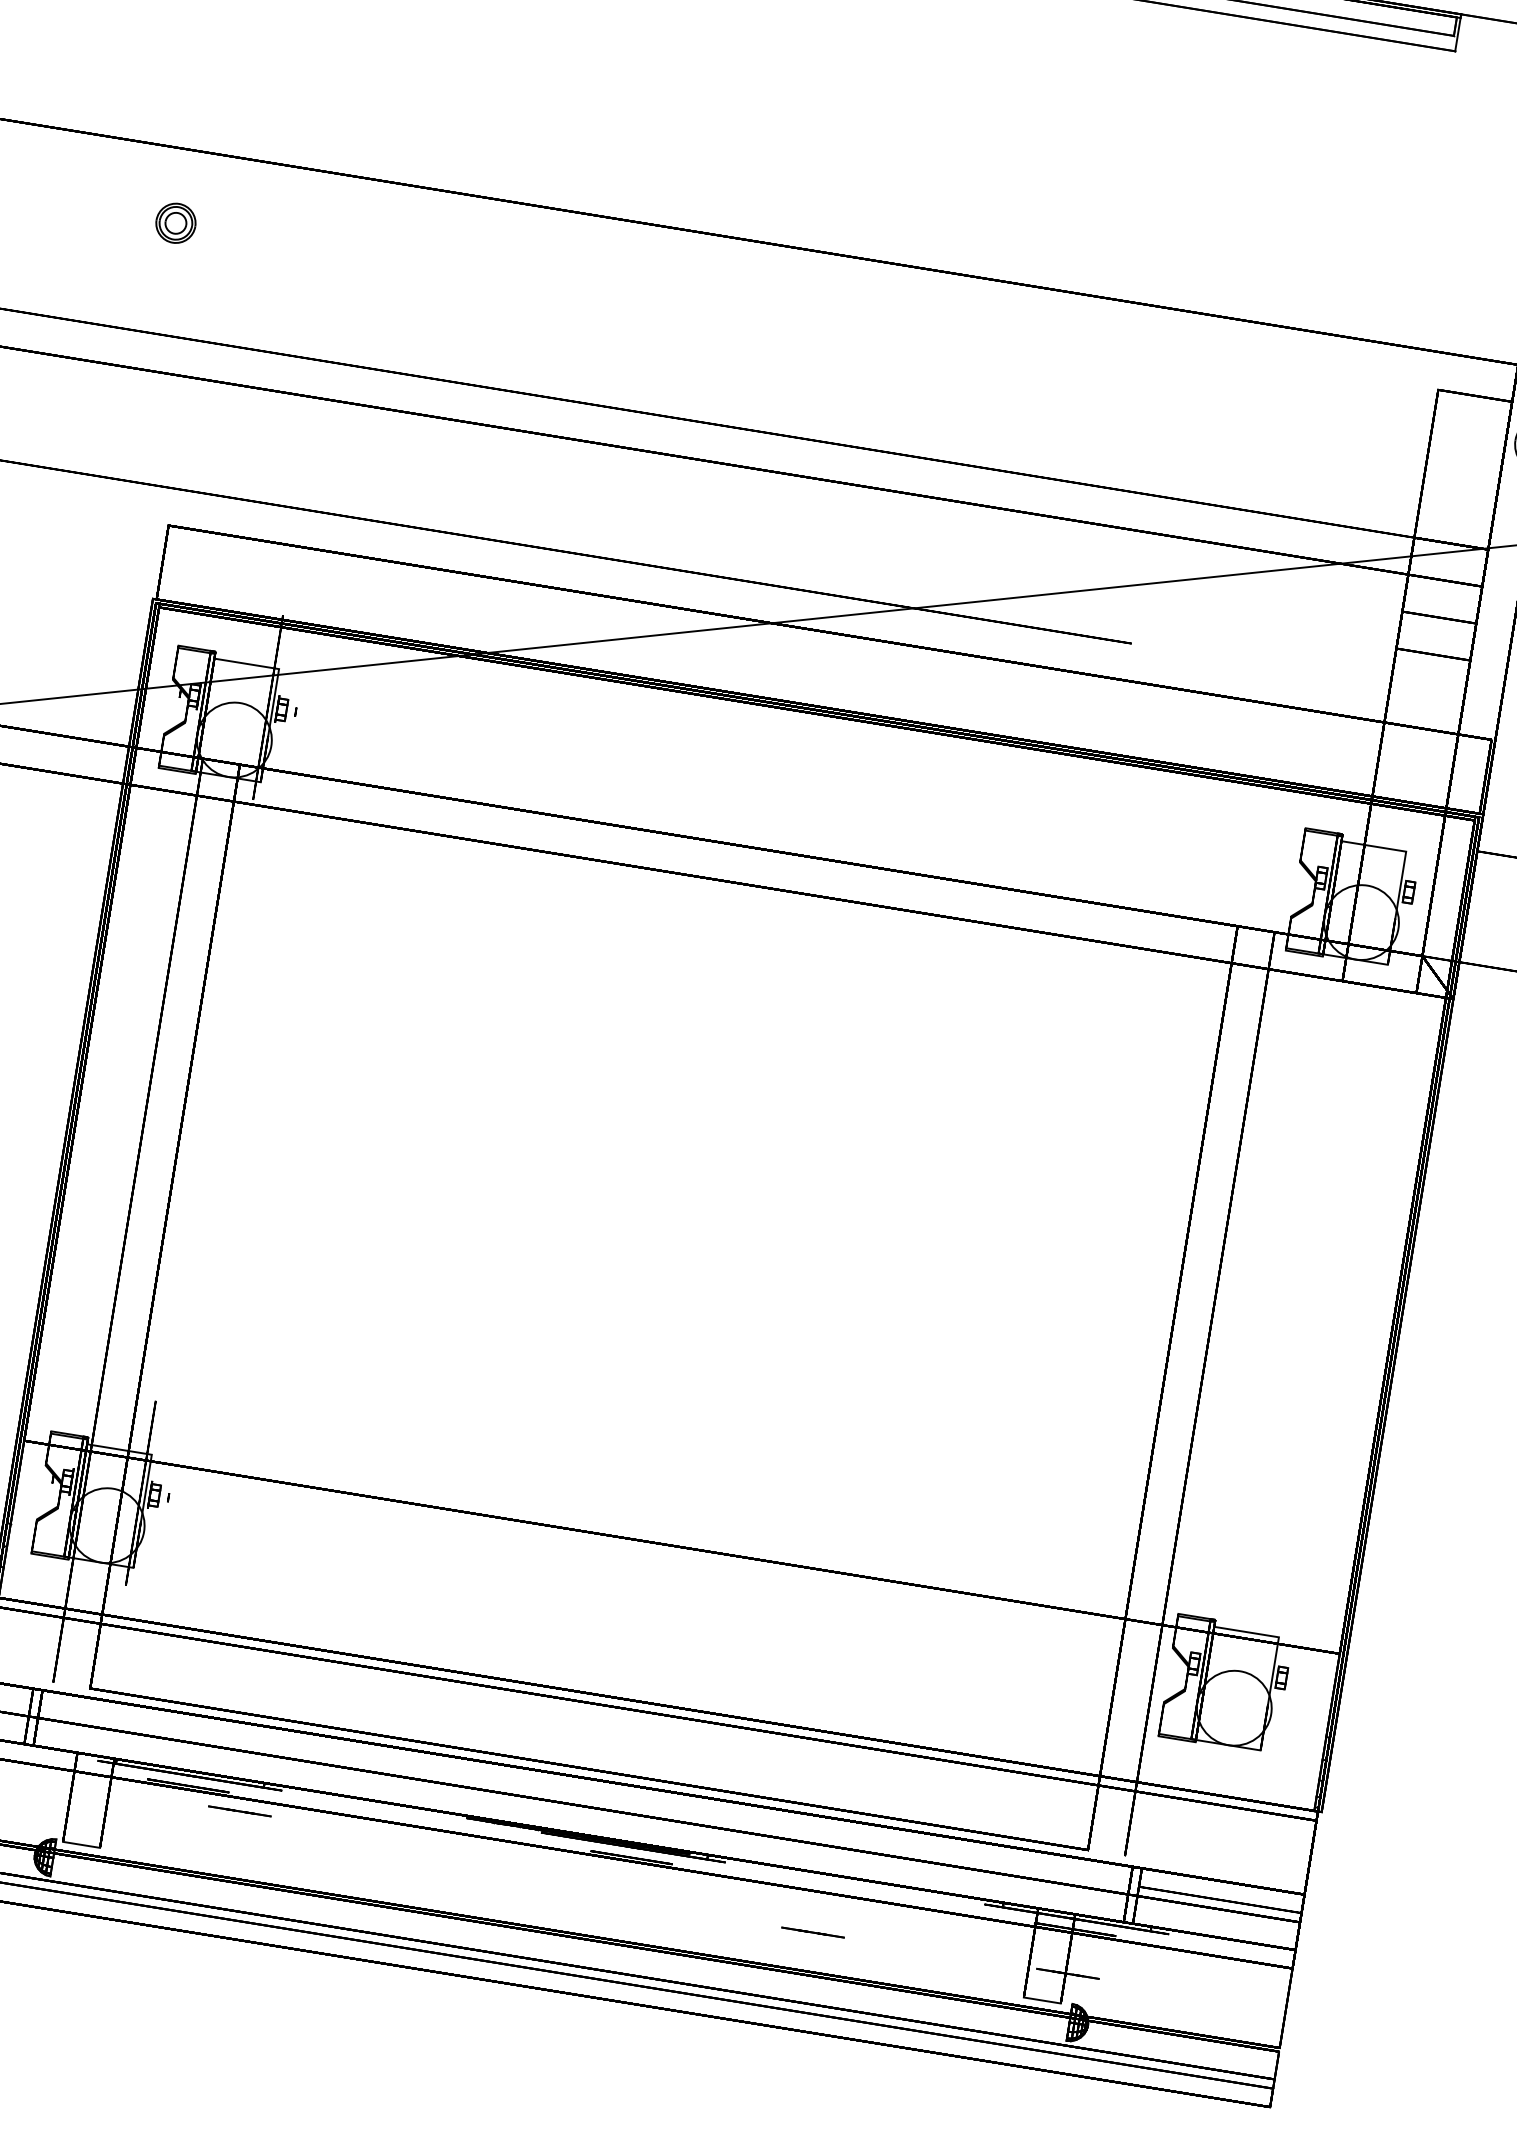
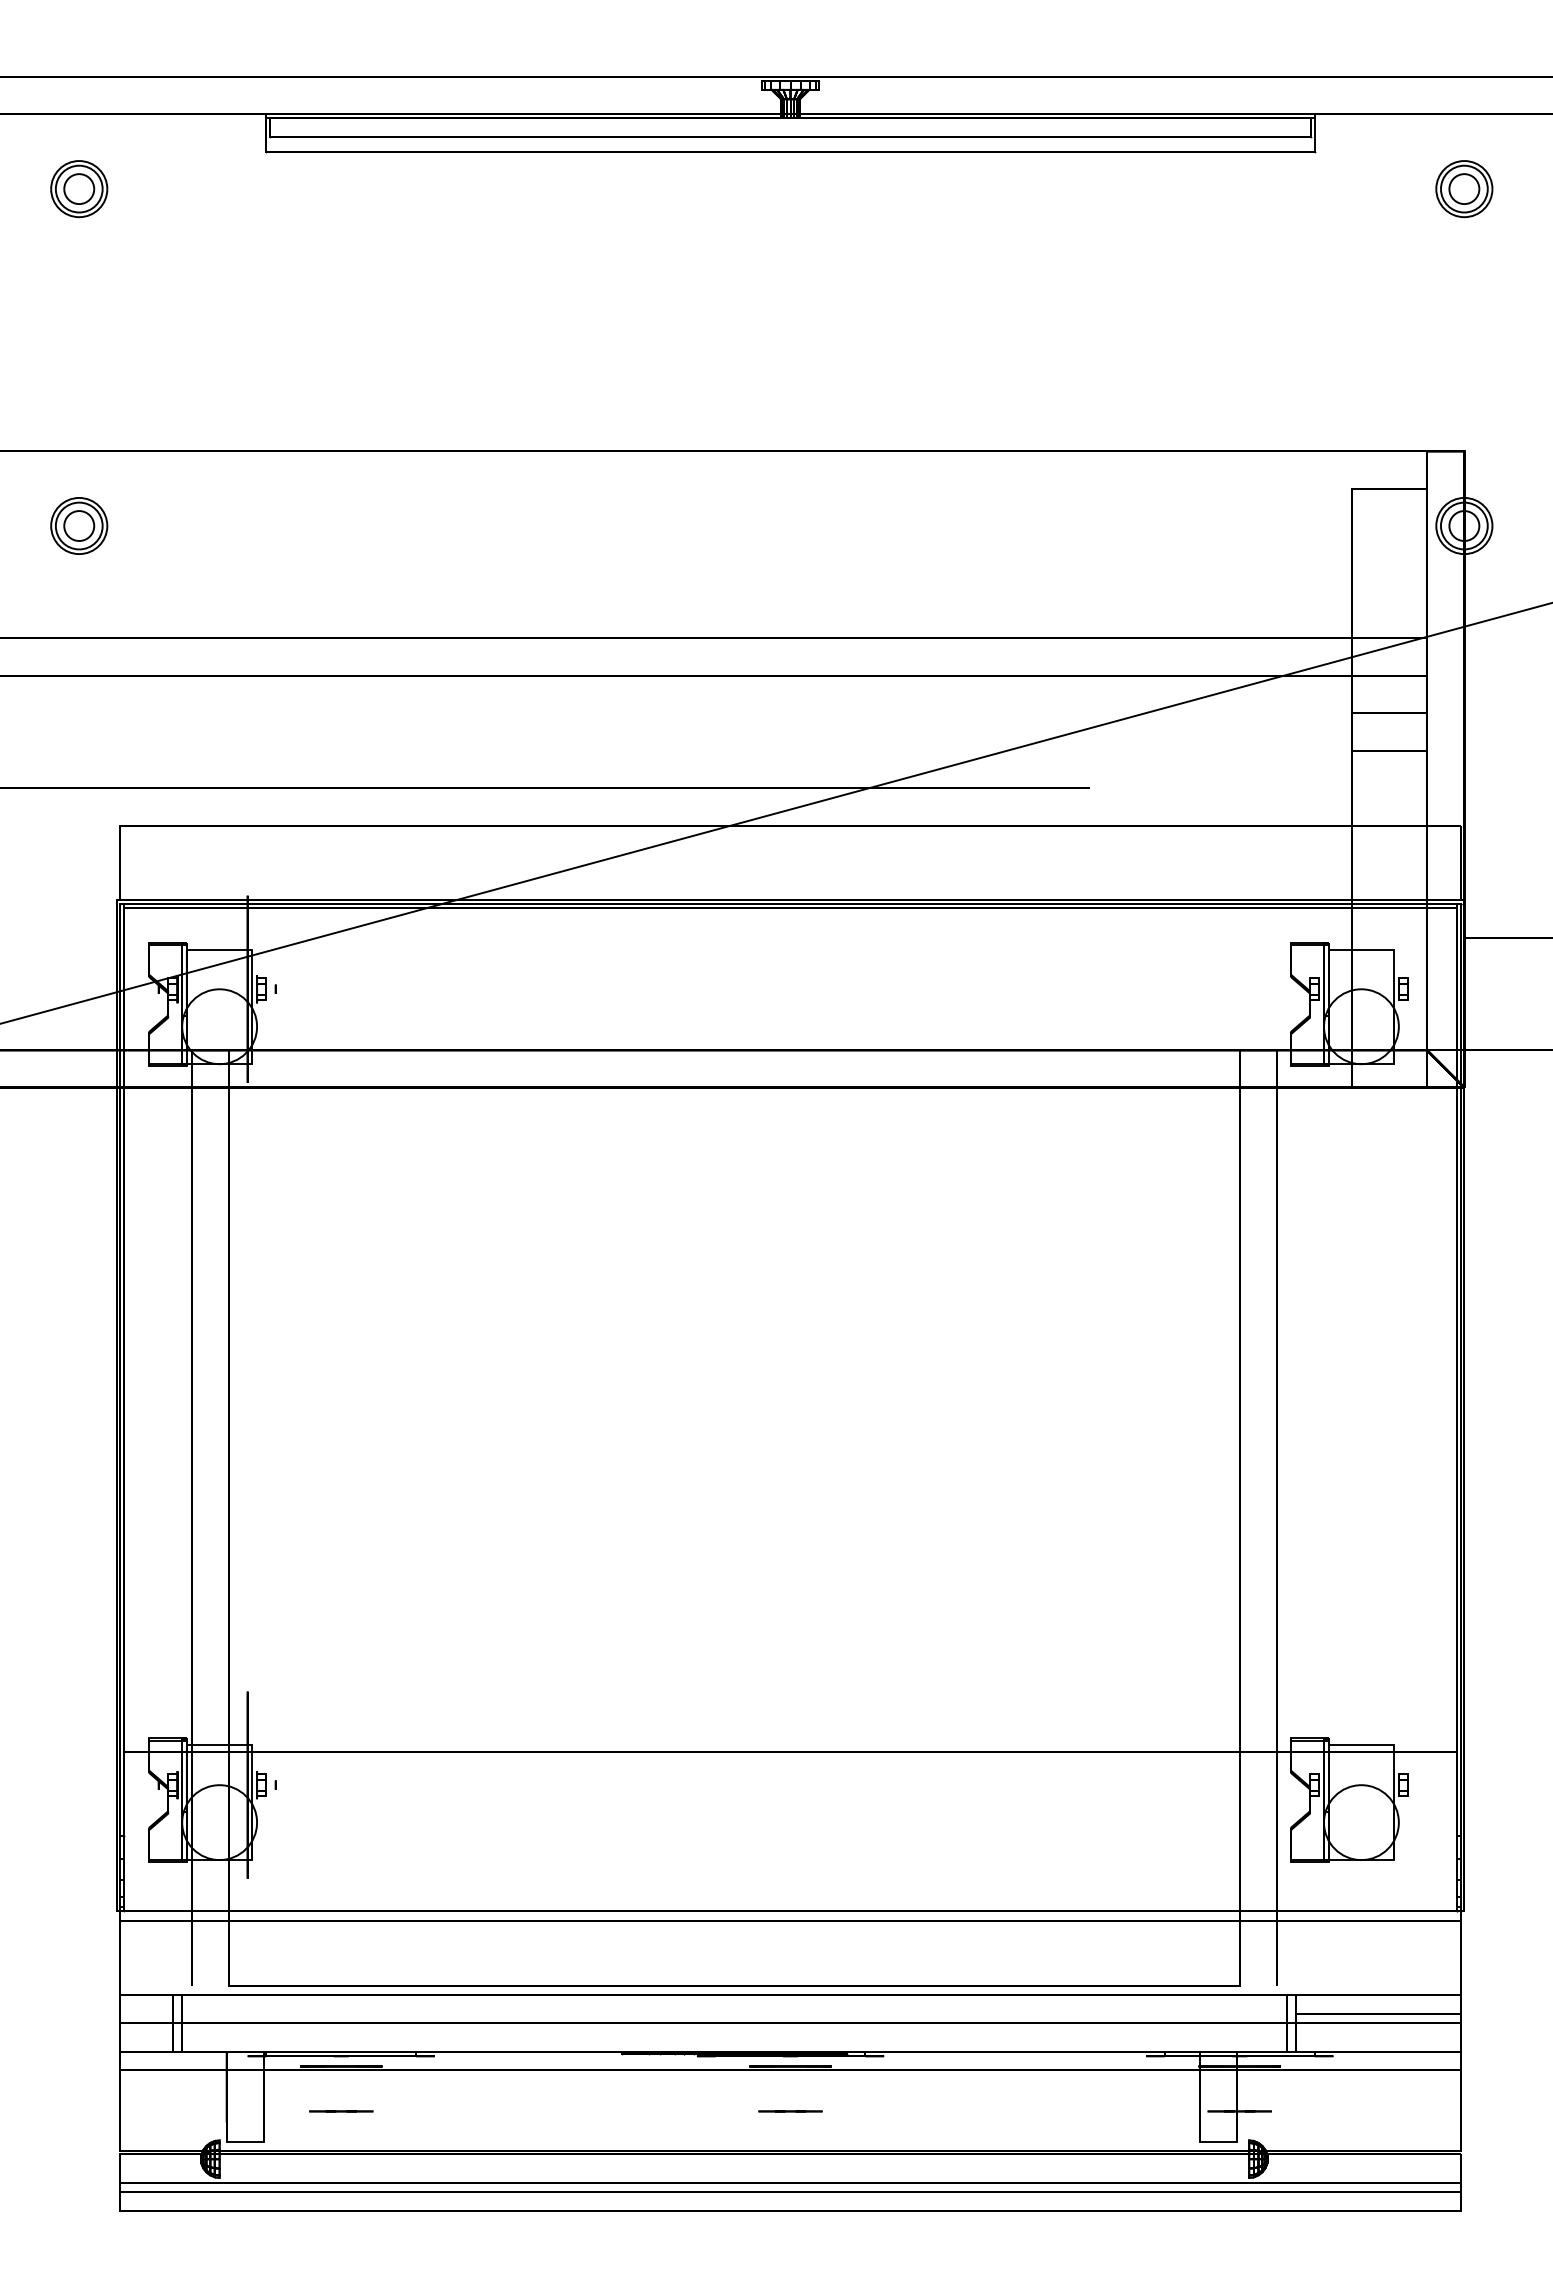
part: (176, 222) -> (79, 525), size x1.43
line: (240, 1811) -> (341, 2111), moved
line: (813, 1932) -> (790, 2111), moved

